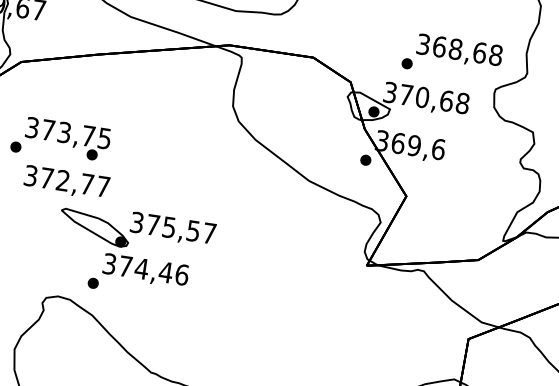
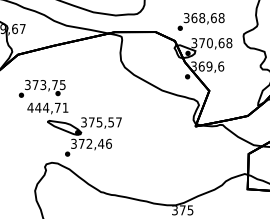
text: (451, 55) -> (200, 21), moved
text: (66, 180) -> (47, 107), 372,77 -> 444,71
text: (141, 268) -> (89, 143), 374,46 -> 372,46

